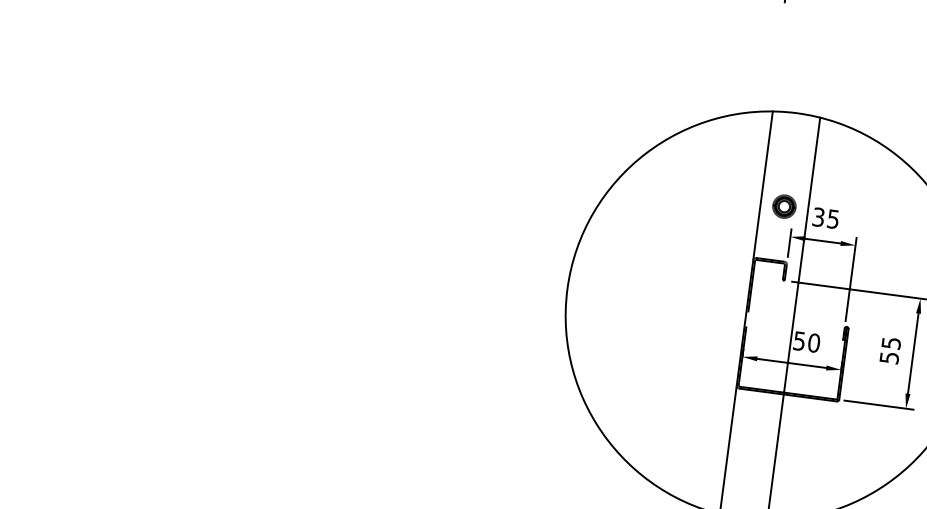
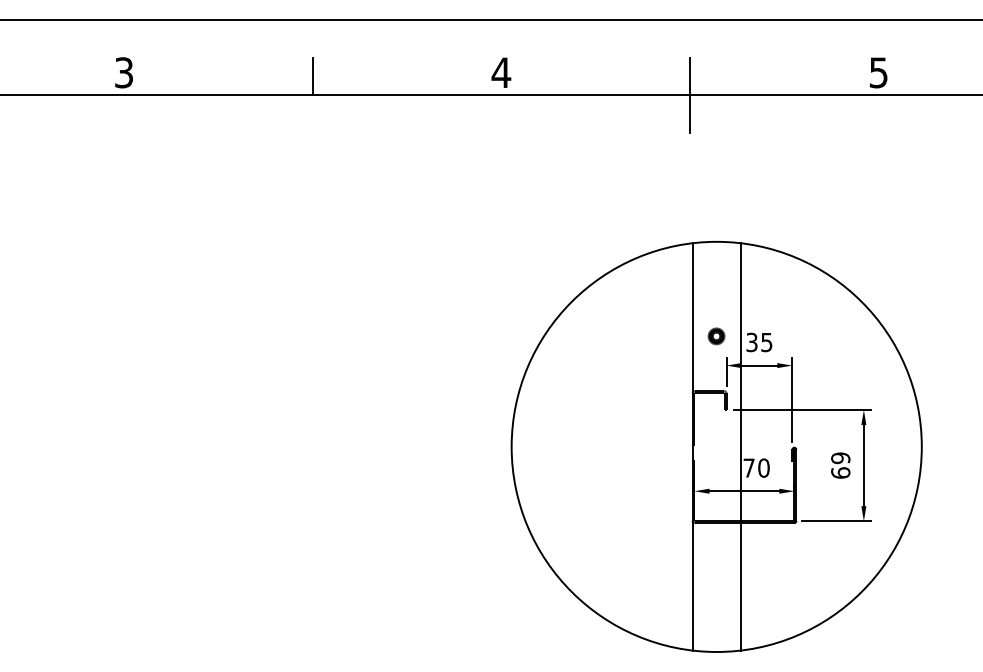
part: (784, 206) -> (716, 336), size x0.7
text: (798, 340) -> (748, 467), 50 -> 70
text: (890, 350) -> (840, 465), 55 -> 69

